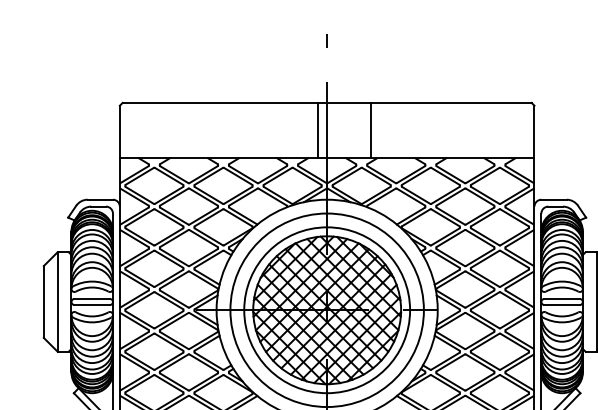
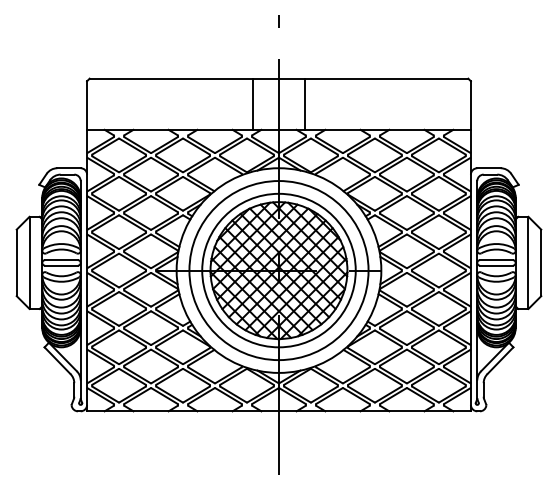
line: (317, 129) -> (253, 103), moved
line: (370, 129) -> (304, 103), moved

